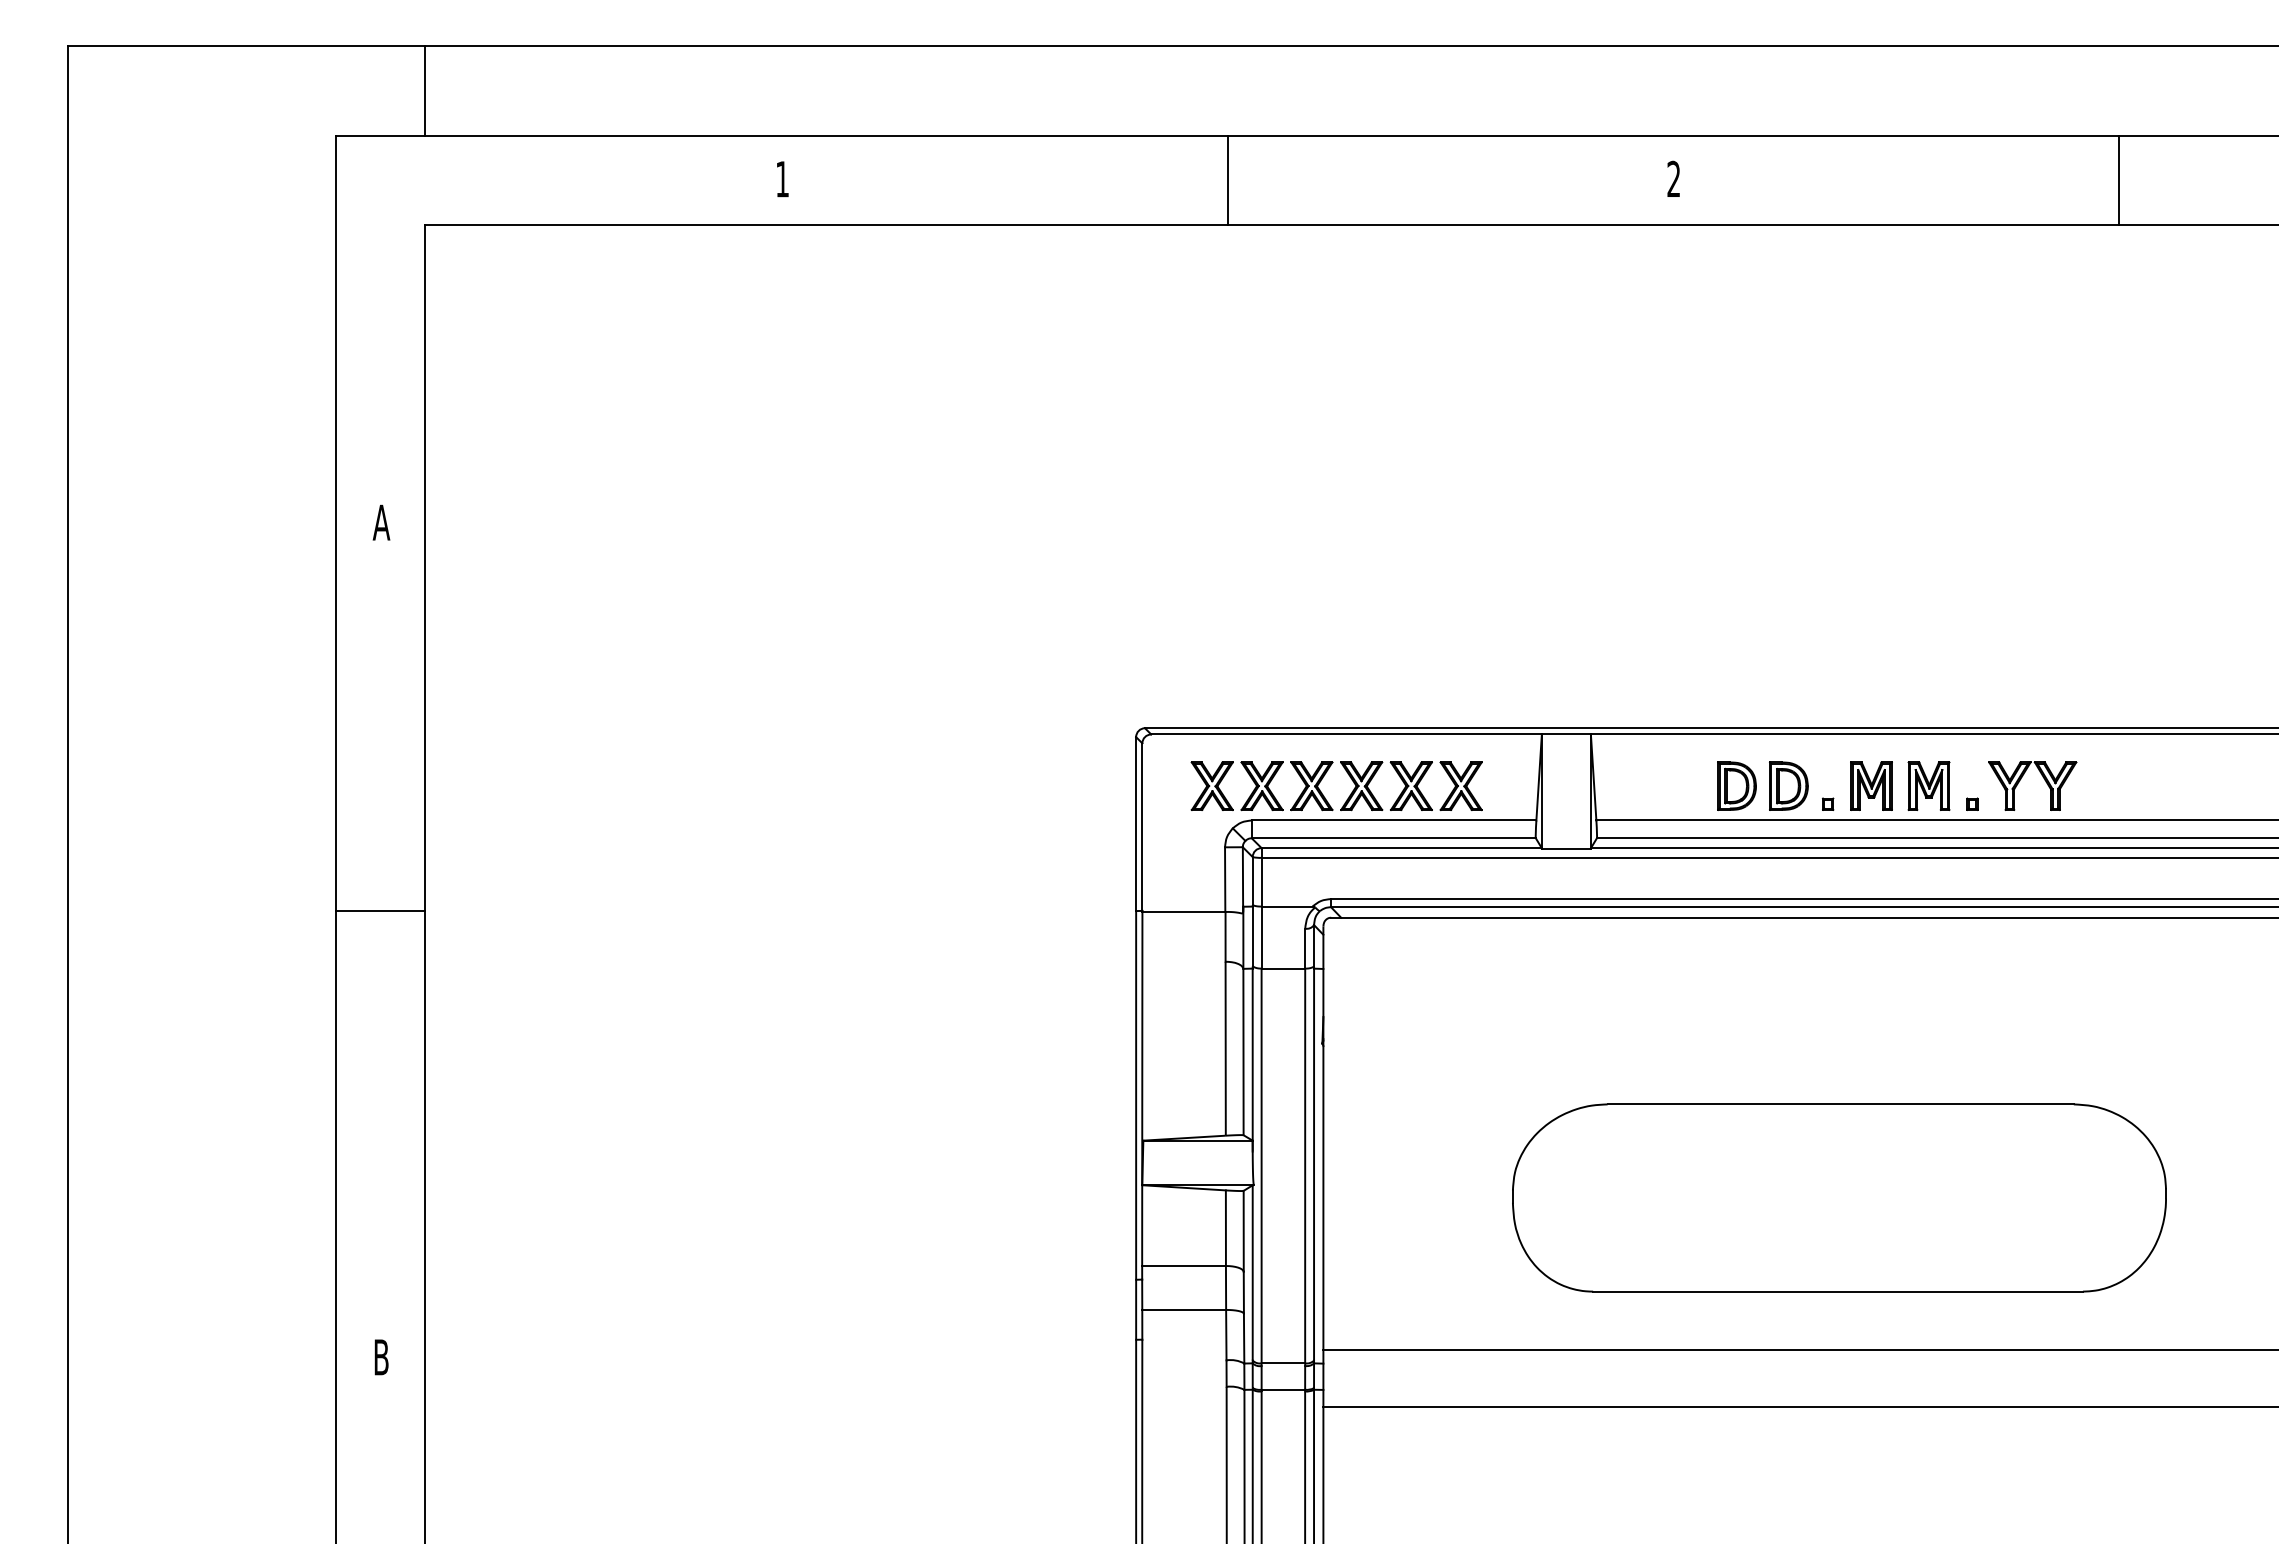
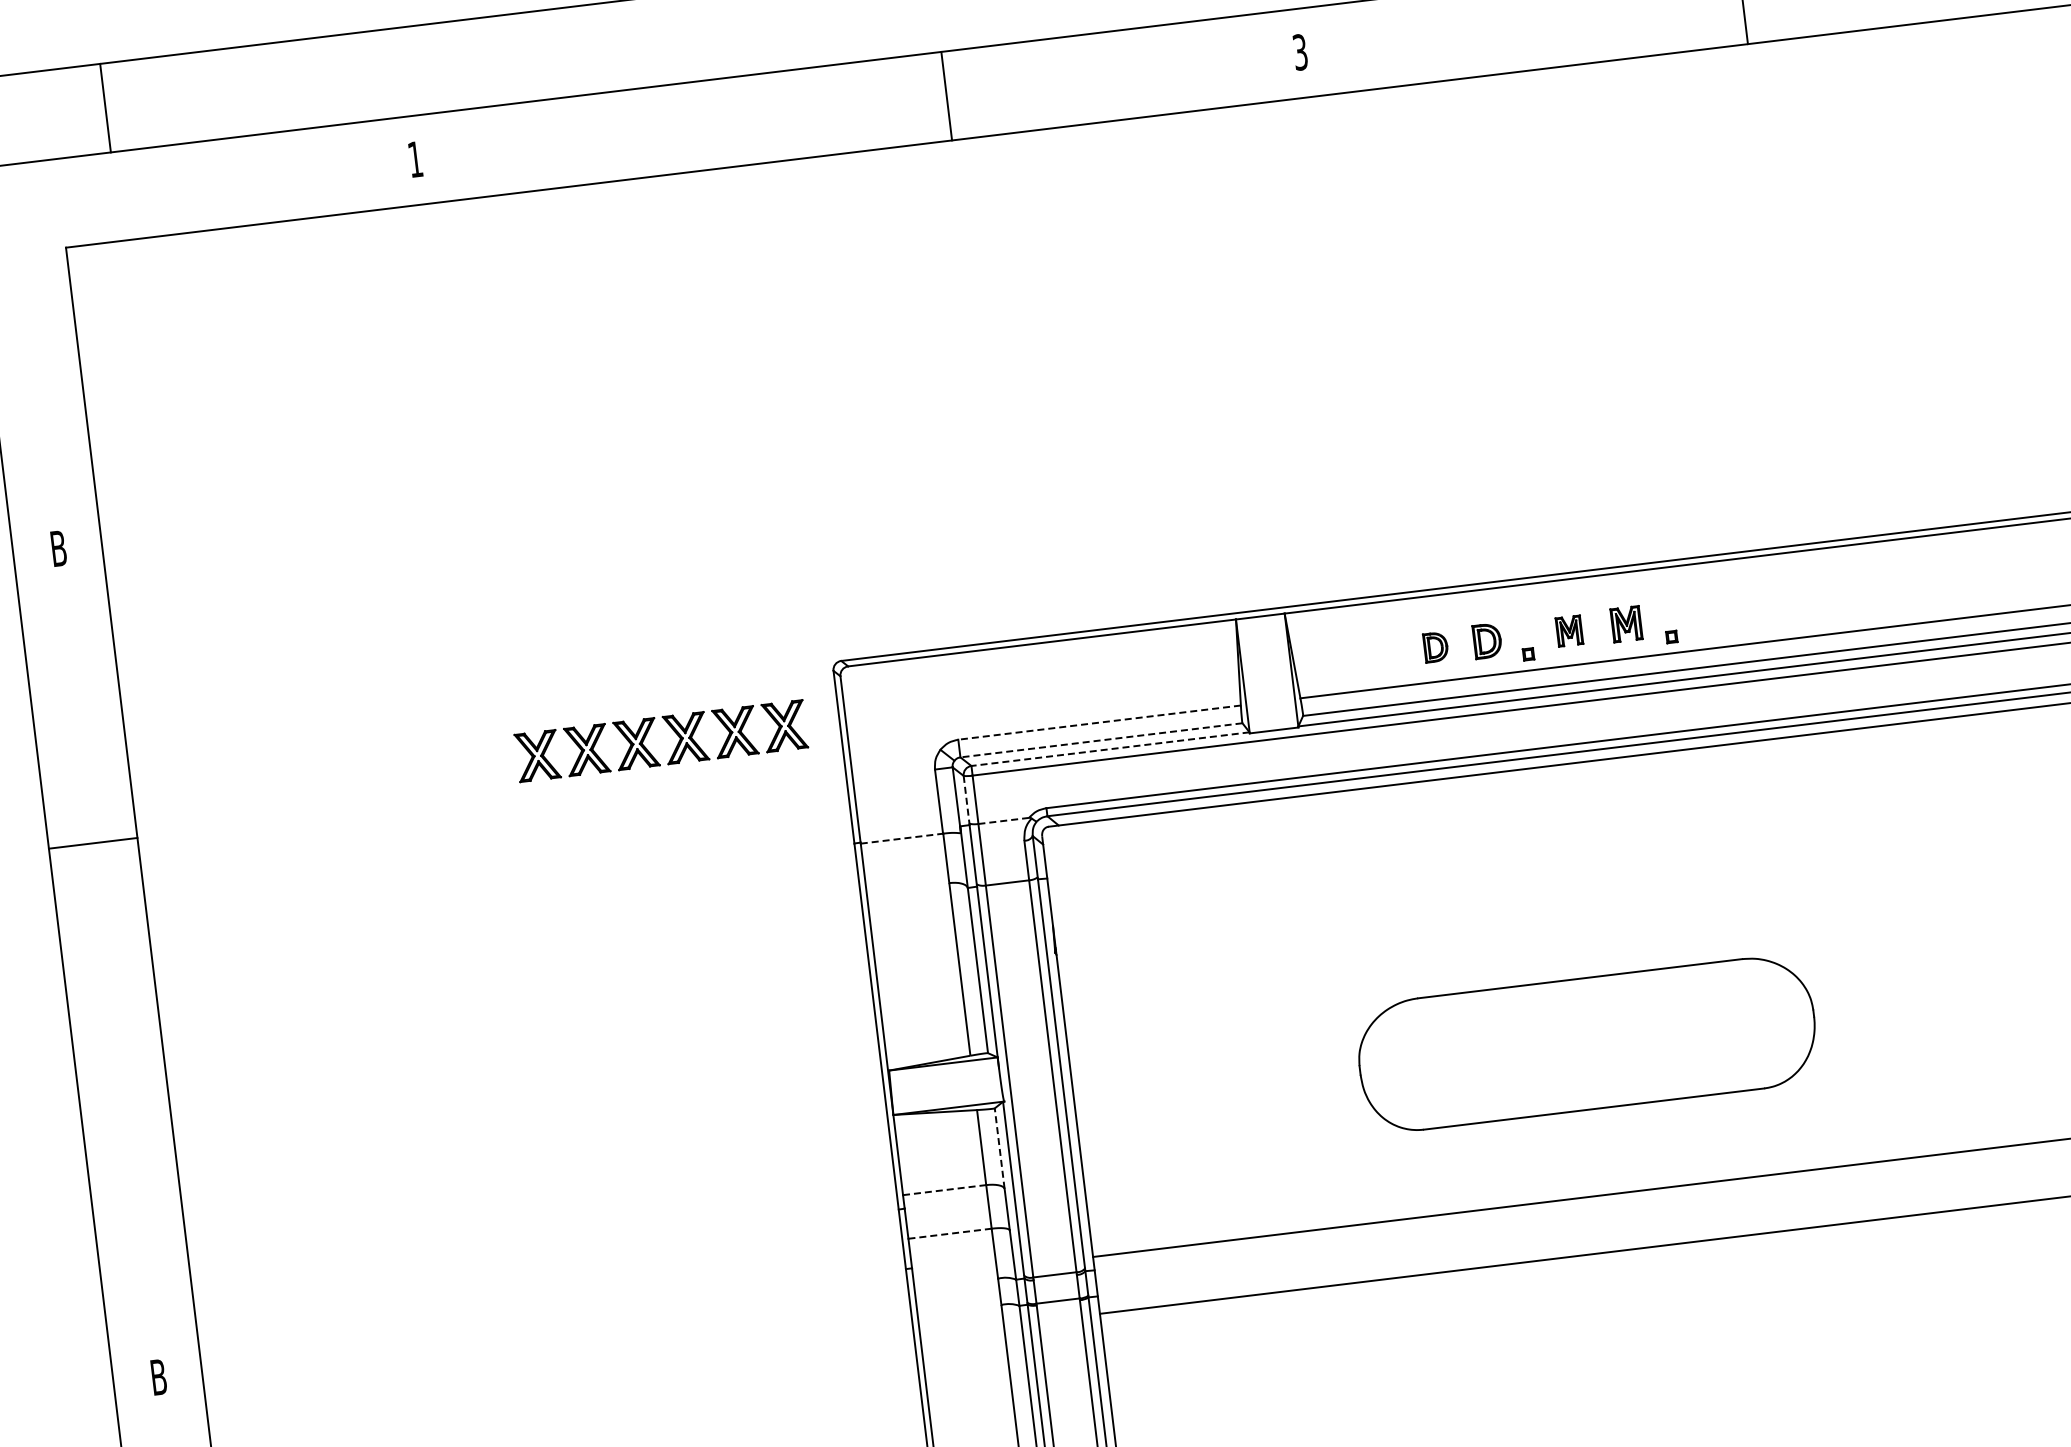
line: (425, 90) -> (105, 107), moved
line: (1227, 179) -> (946, 95), moved
text: (1673, 179) -> (1299, 52), 2 -> 3
text: (381, 522) -> (58, 548), A -> B
part: (2021, 779) -> (1717, 606), removed
part: (1736, 785) -> (1435, 646), size x0.6
part: (1788, 785) -> (1486, 640), size x0.7
part: (1871, 785) -> (1569, 630), size x0.6
part: (1928, 785) -> (1625, 623), size x0.7
part: (1322, 792) -> (647, 749), moved
line: (1393, 820) -> (1099, 722), solid -> dashed
line: (1393, 838) -> (1101, 740), solid -> dashed
line: (1401, 848) -> (1110, 749), solid -> dashed
line: (1252, 881) -> (966, 800), solid -> dashed
line: (1286, 906) -> (1003, 820), solid -> dashed
line: (380, 911) -> (93, 843), moved
line: (1184, 911) -> (902, 838), solid -> dashed
part: (1839, 1197) -> (1587, 1043), size x0.7
line: (1243, 1230) -> (999, 1147), solid -> dashed
line: (1184, 1265) -> (945, 1189), solid -> dashed
line: (1184, 1309) -> (950, 1233), solid -> dashed

